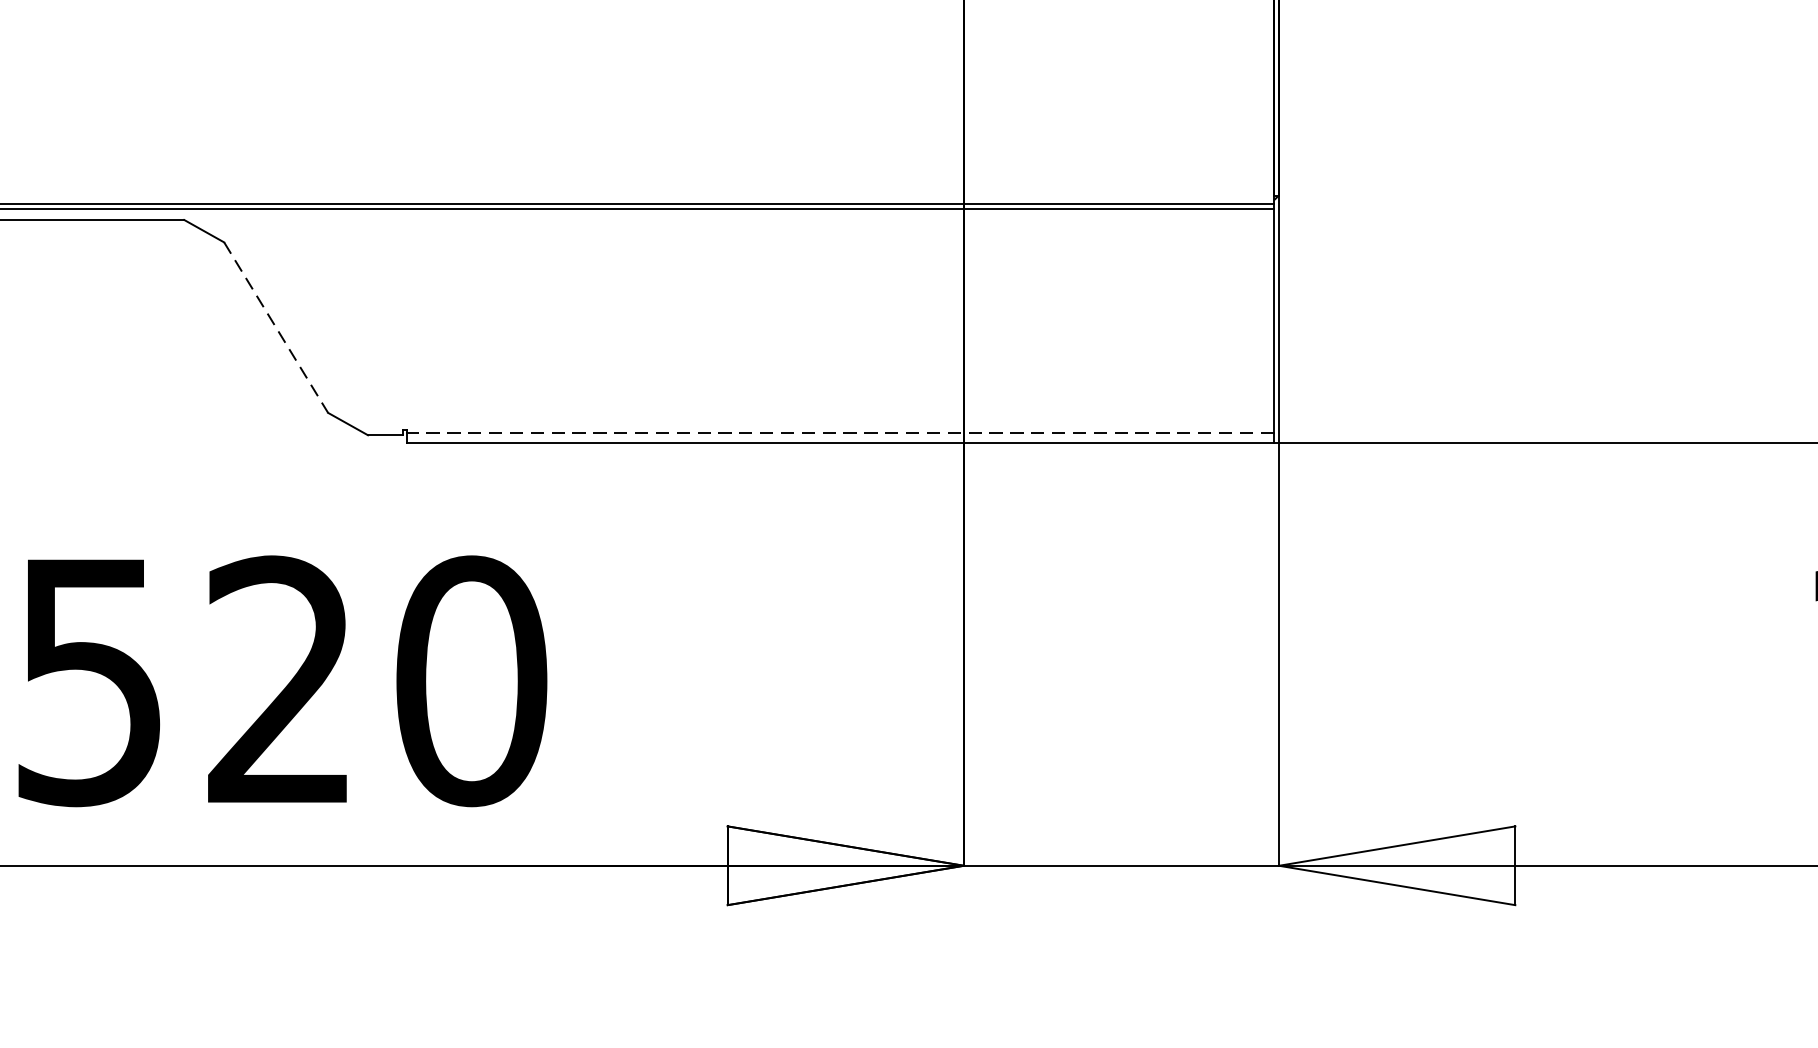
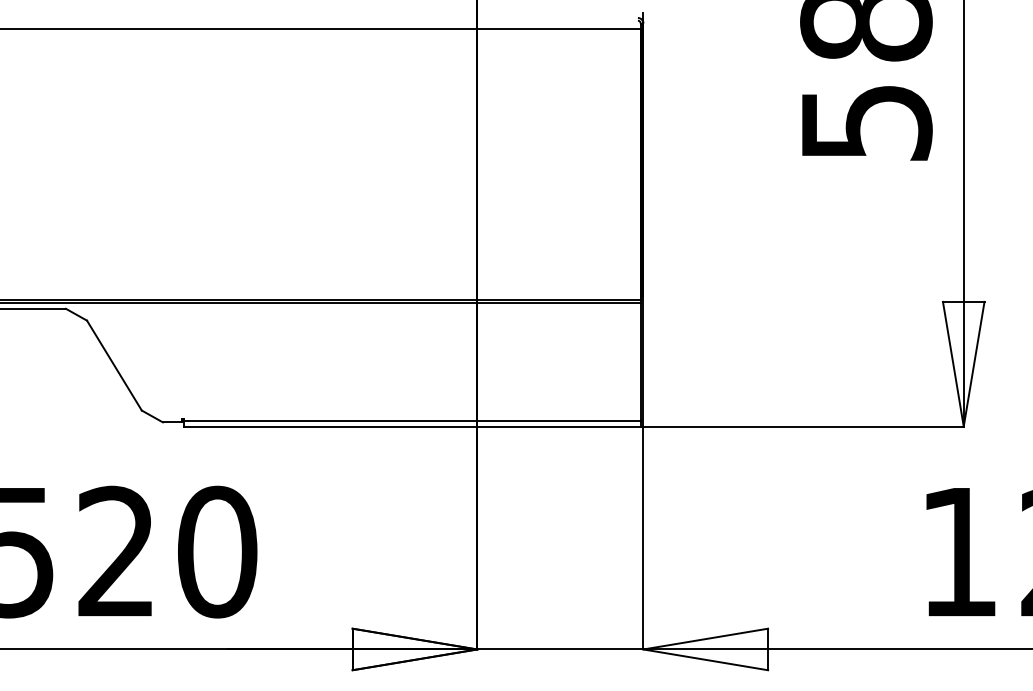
line: (276, 327) -> (114, 365), dashed -> solid
line: (841, 433) -> (412, 421), dashed -> solid

